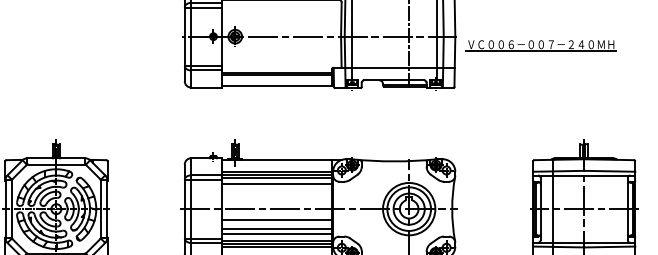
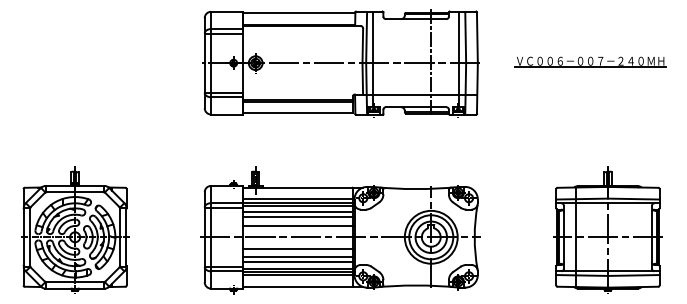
part: (541, 44) -> (590, 61), moved
line: (276, 189) -> (297, 217), added
line: (276, 198) -> (297, 226), added

